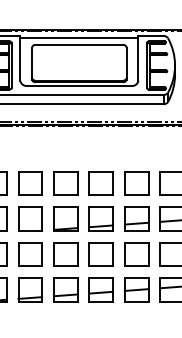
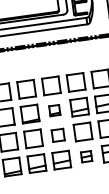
part: (100, 218) -> (54, 110), size x0.6
part: (100, 254) -> (57, 135), size x0.7
part: (136, 289) -> (86, 156), size x0.6

